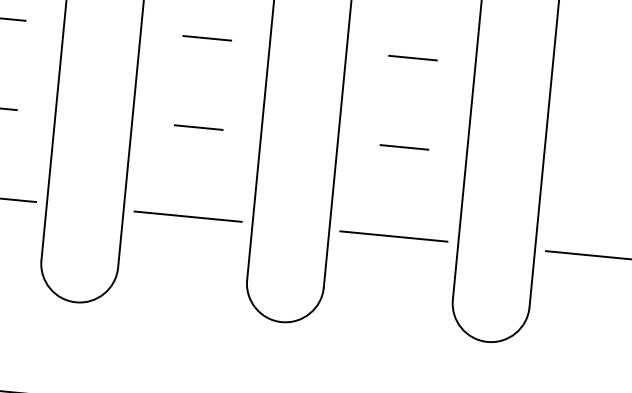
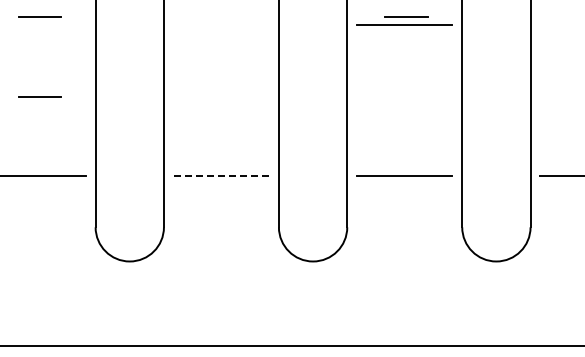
line: (206, 37) -> (222, 16), removed
line: (409, 66) -> (404, 24), added
line: (197, 127) -> (222, 96), removed
line: (404, 147) -> (406, 96), removed
line: (188, 216) -> (221, 176), solid -> dashed

